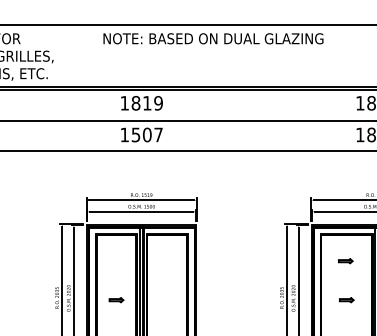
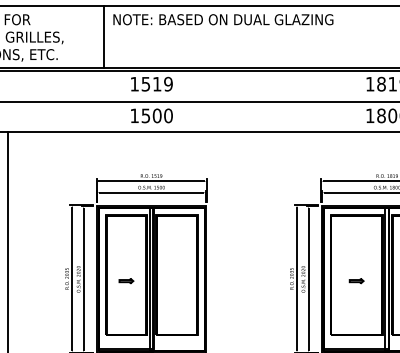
line: (93, 55) -> (103, 36), added
text: (135, 102) -> (145, 83), 1819 -> 1519
text: (158, 134) -> (168, 115), 1507 -> 1500
part: (345, 261) -> (355, 242), removed

